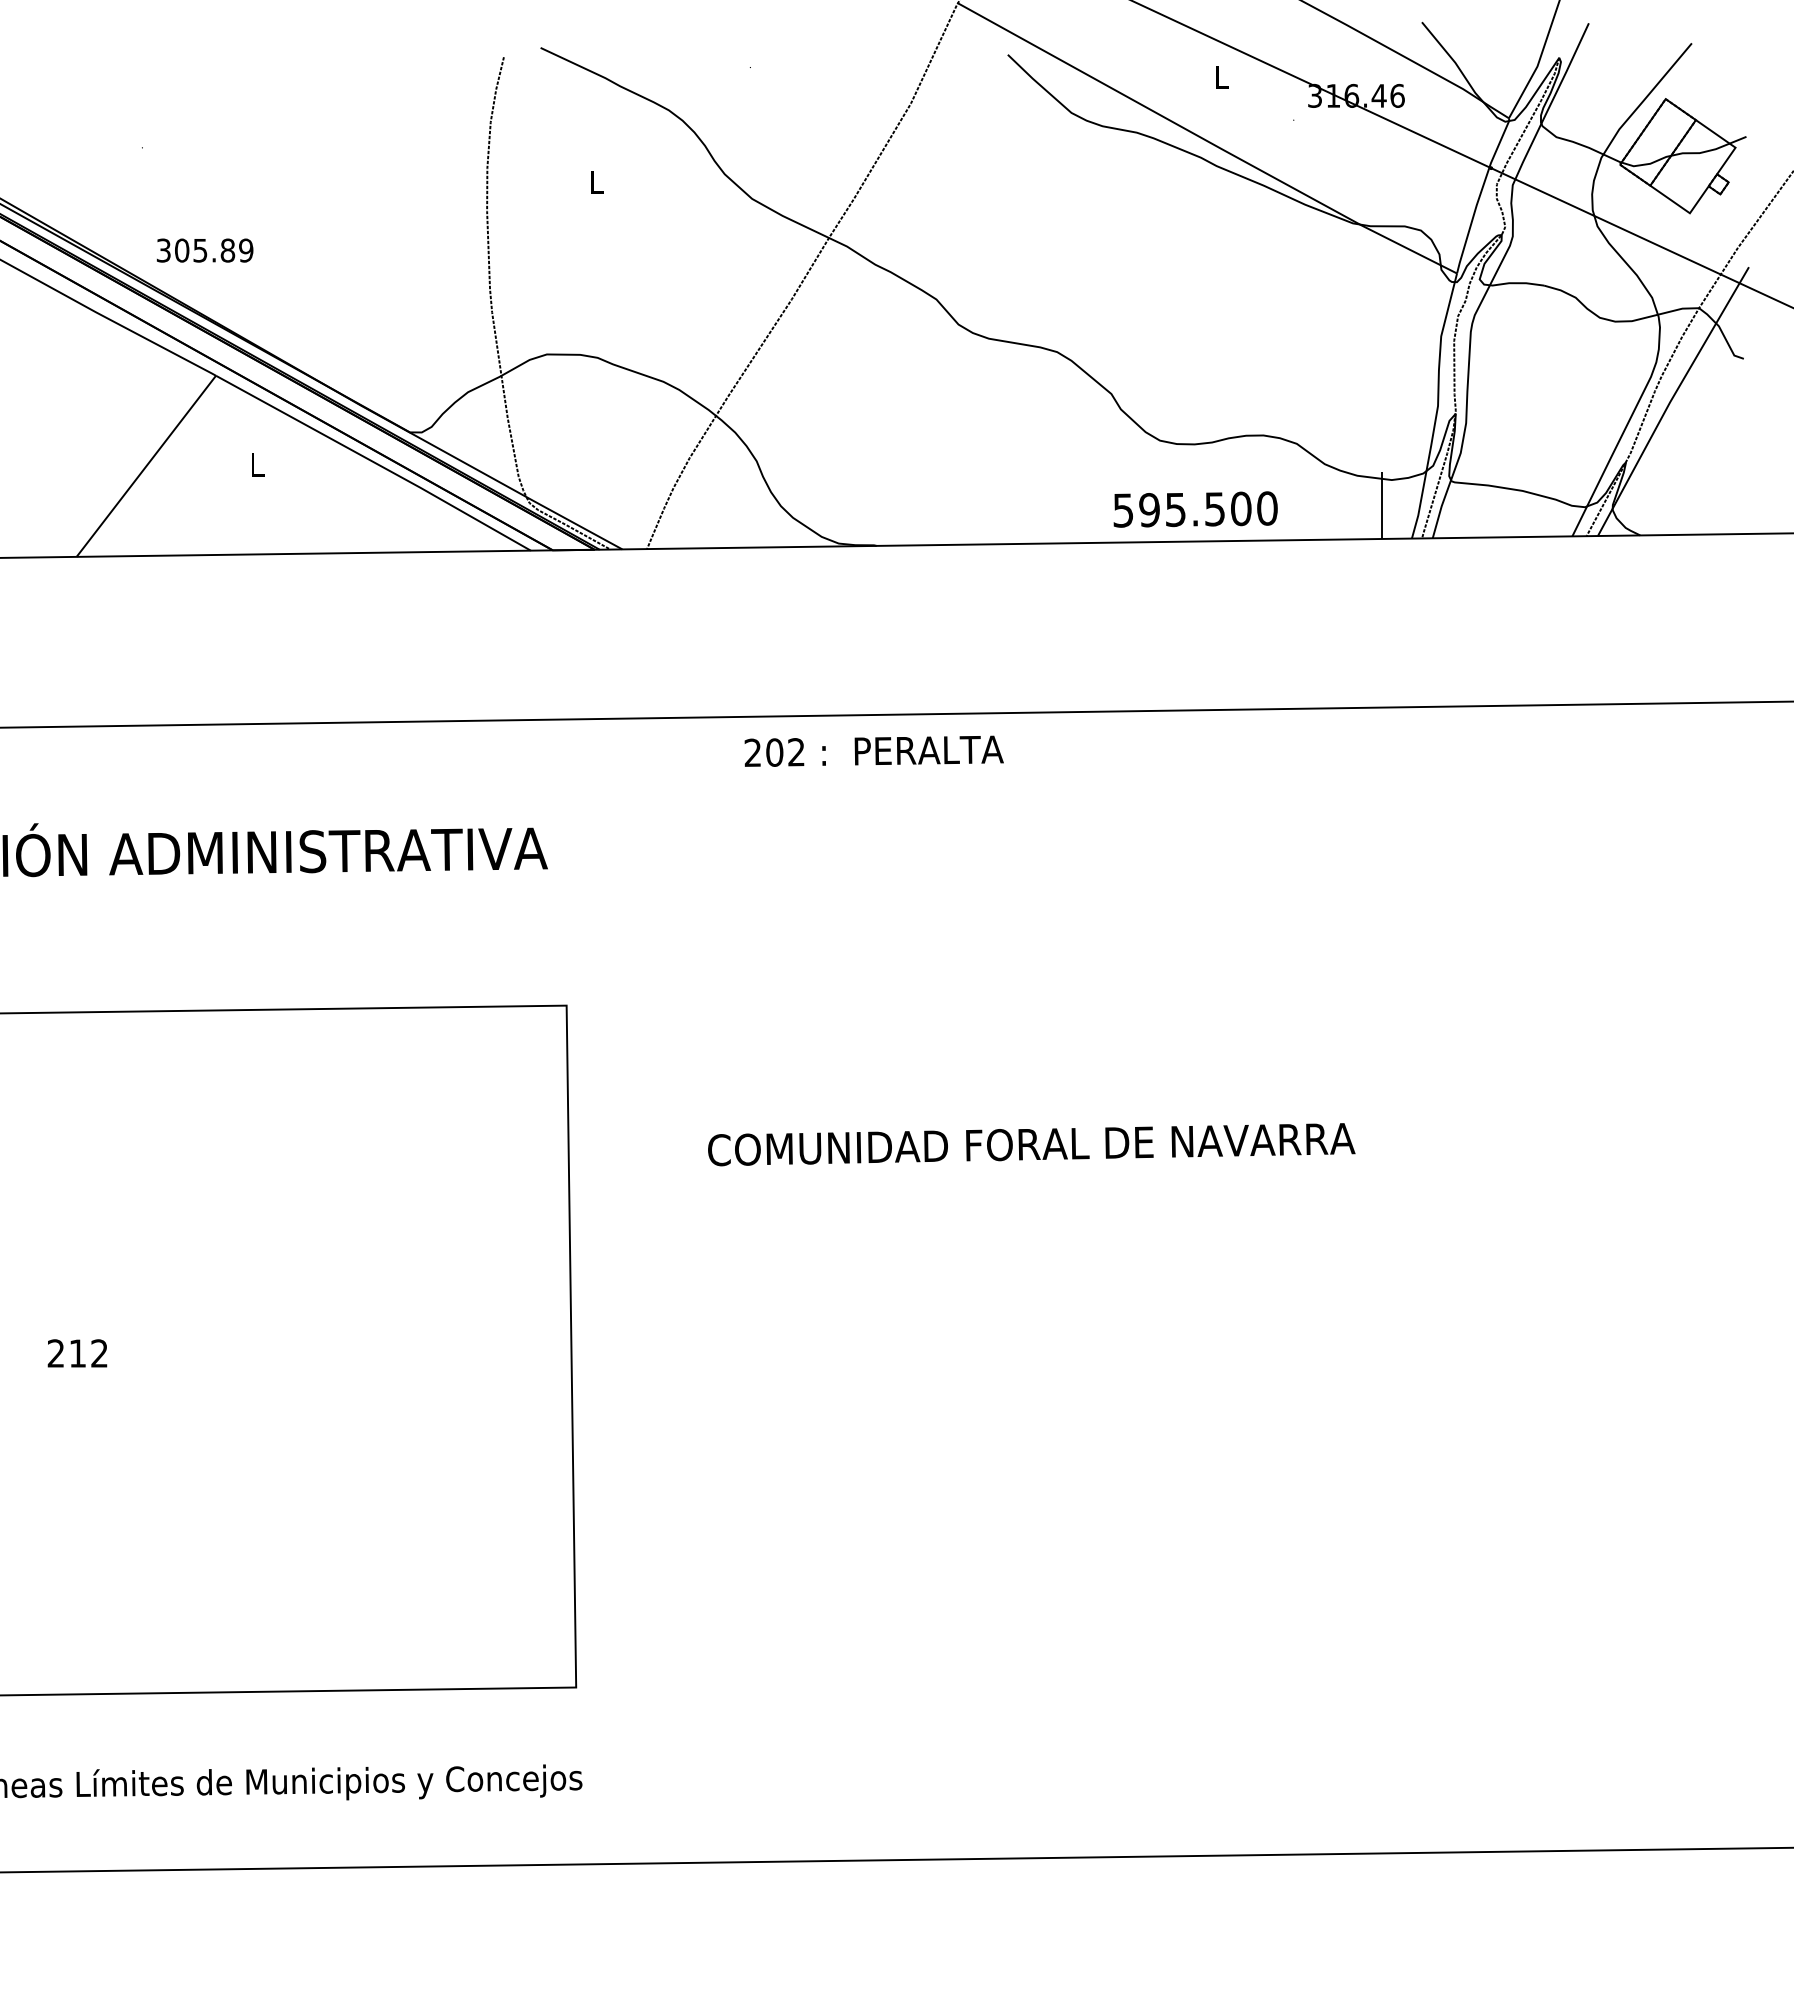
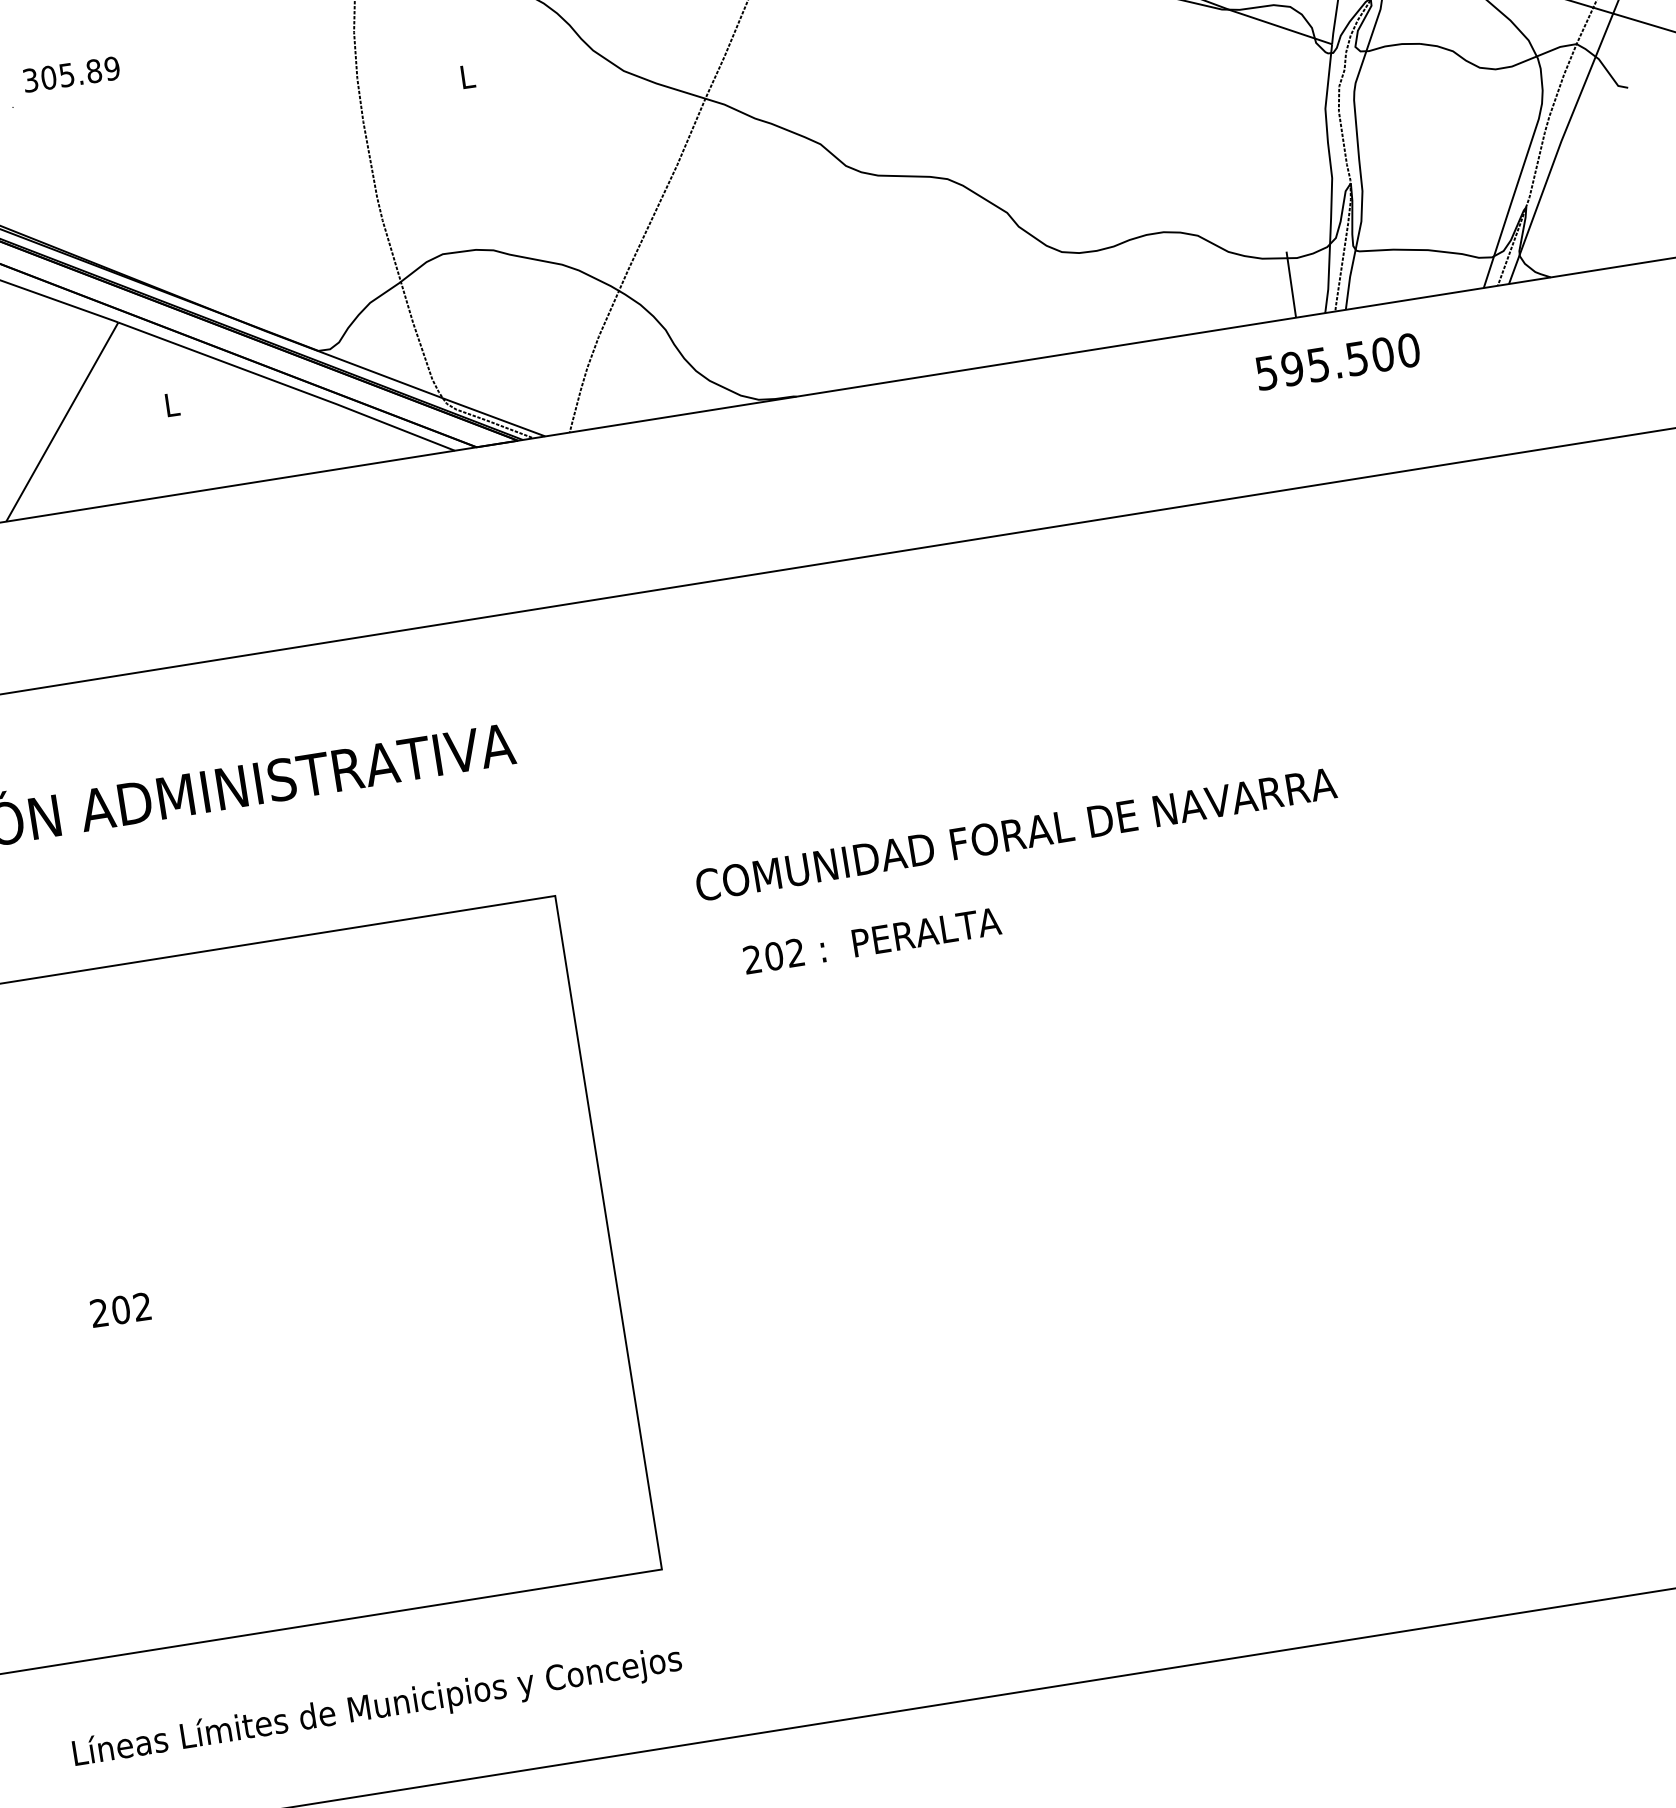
text: (204, 250) -> (70, 74), moved
text: (1195, 509) -> (1337, 361), moved
text: (873, 750) -> (871, 940), moved
text: (1031, 1144) -> (1016, 834), moved
text: (77, 1353) -> (120, 1310), 212 -> 202

